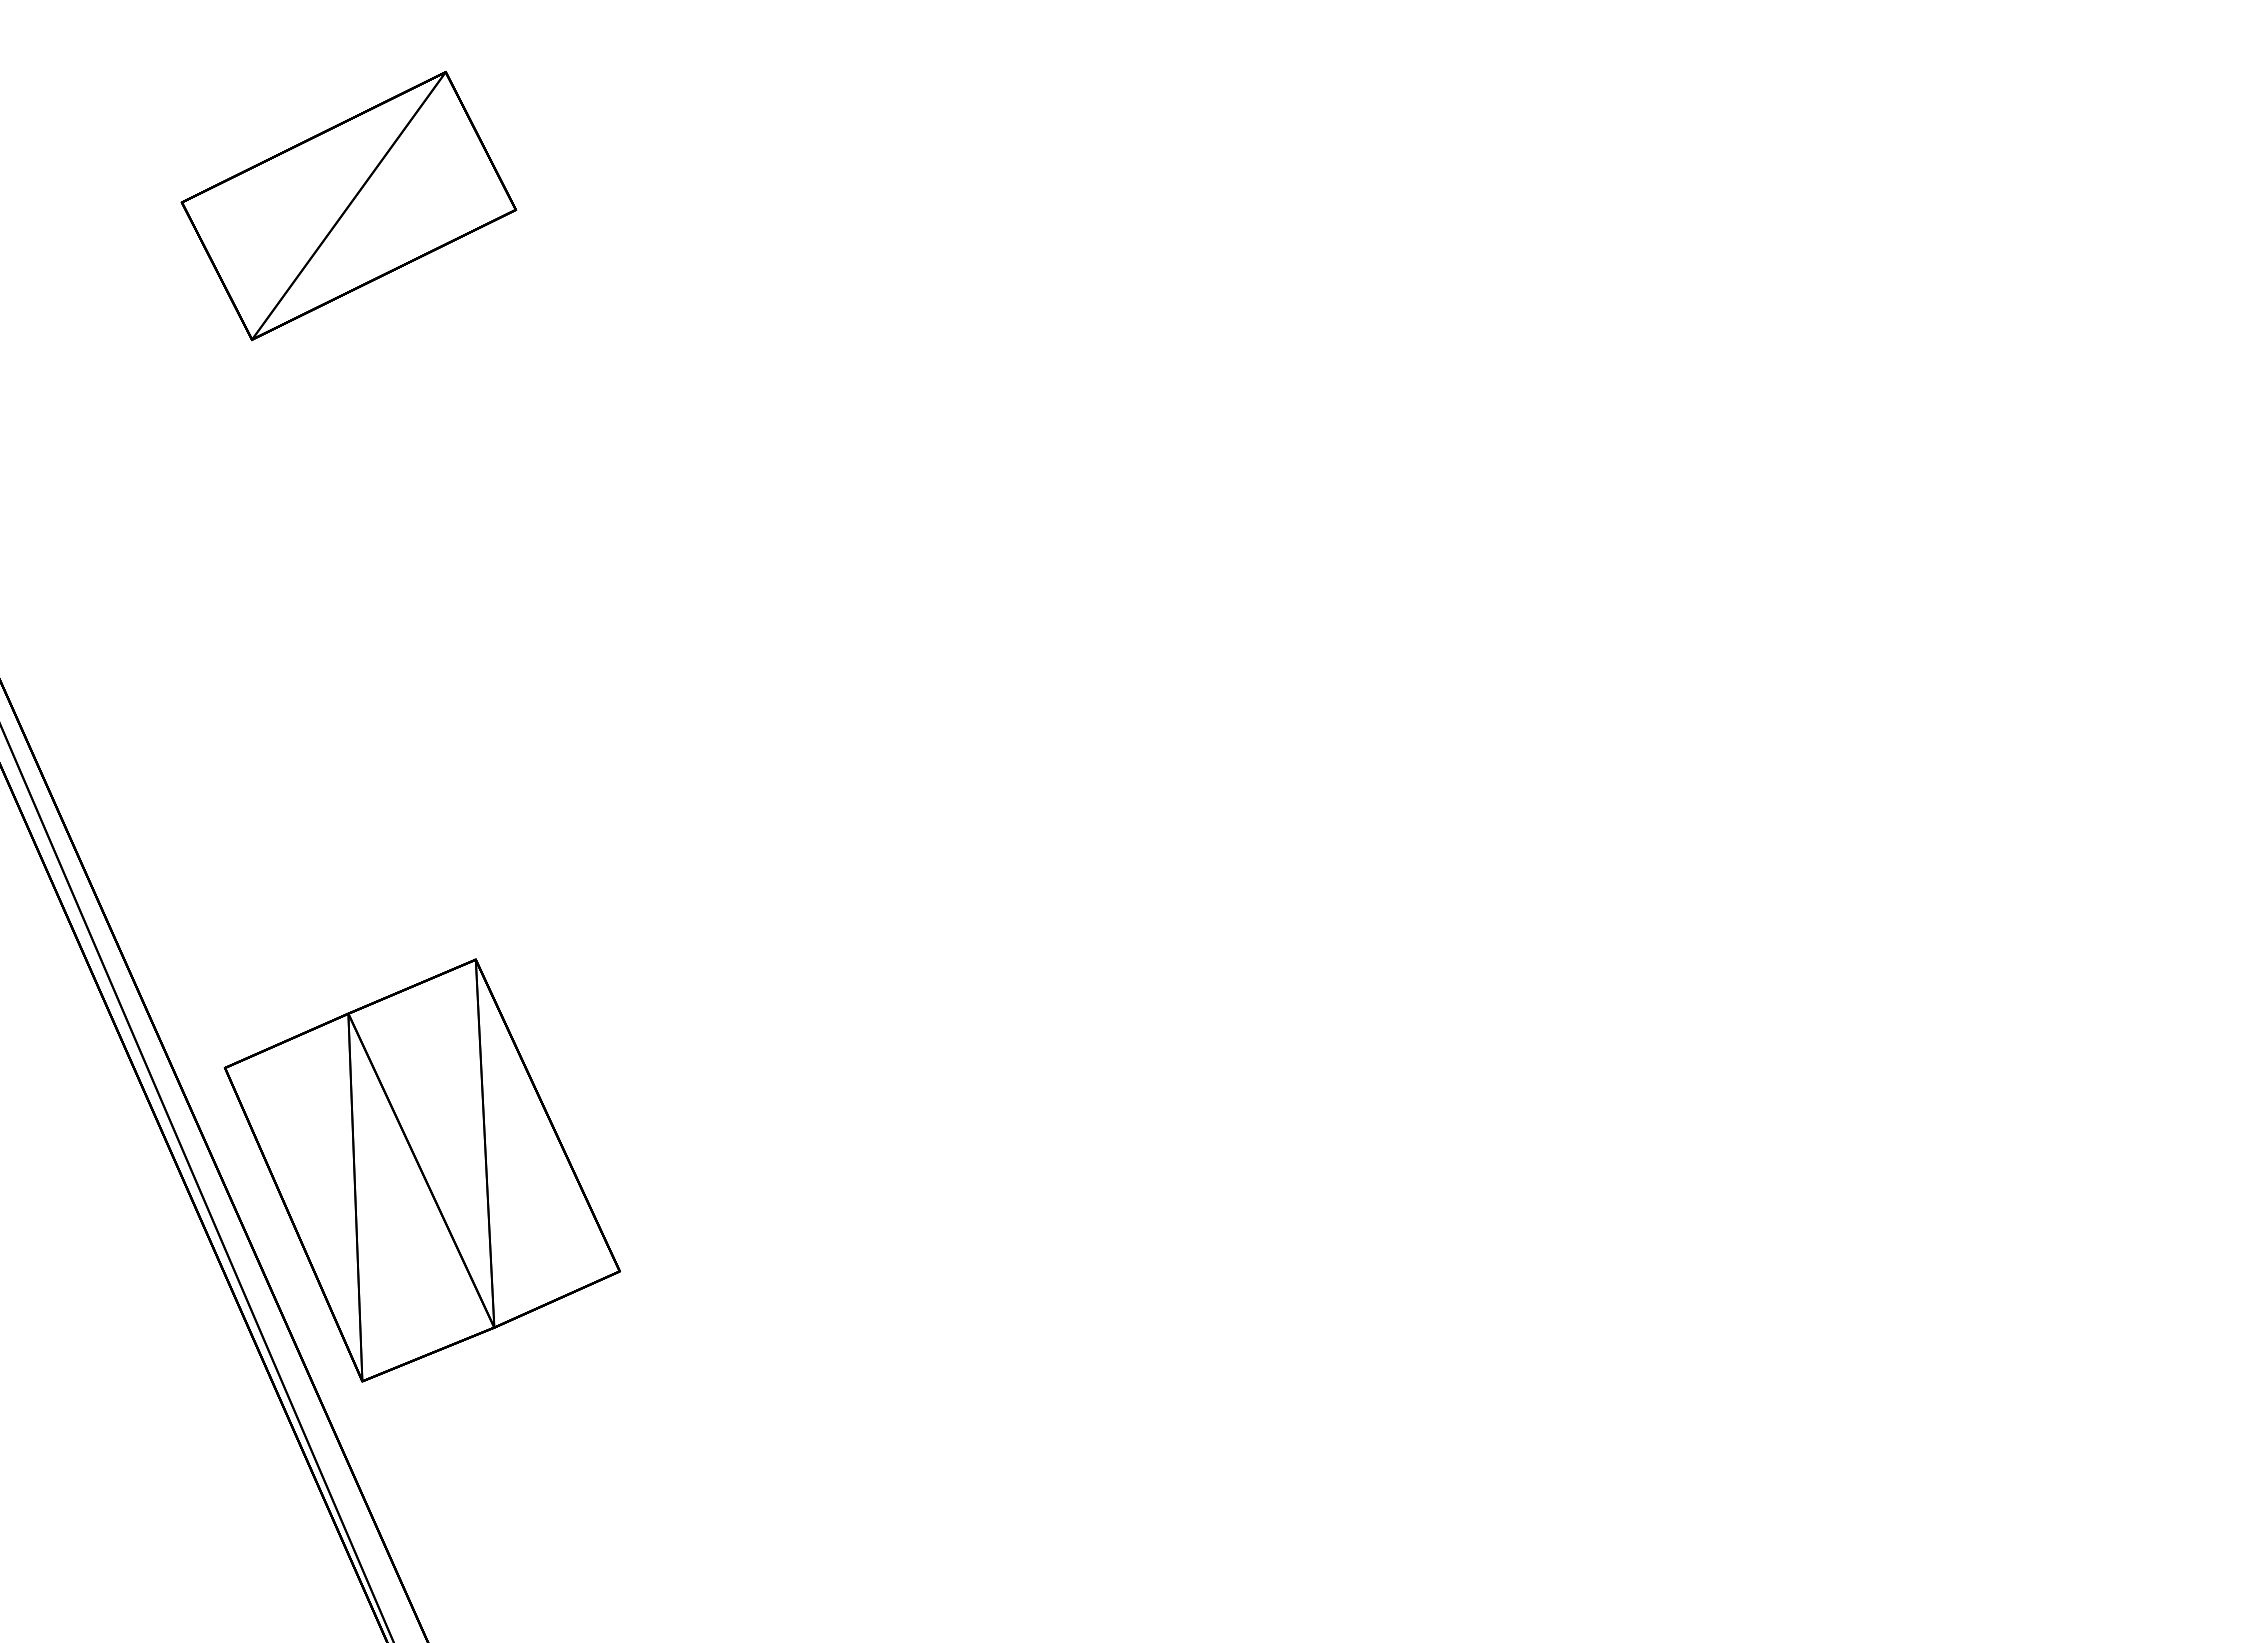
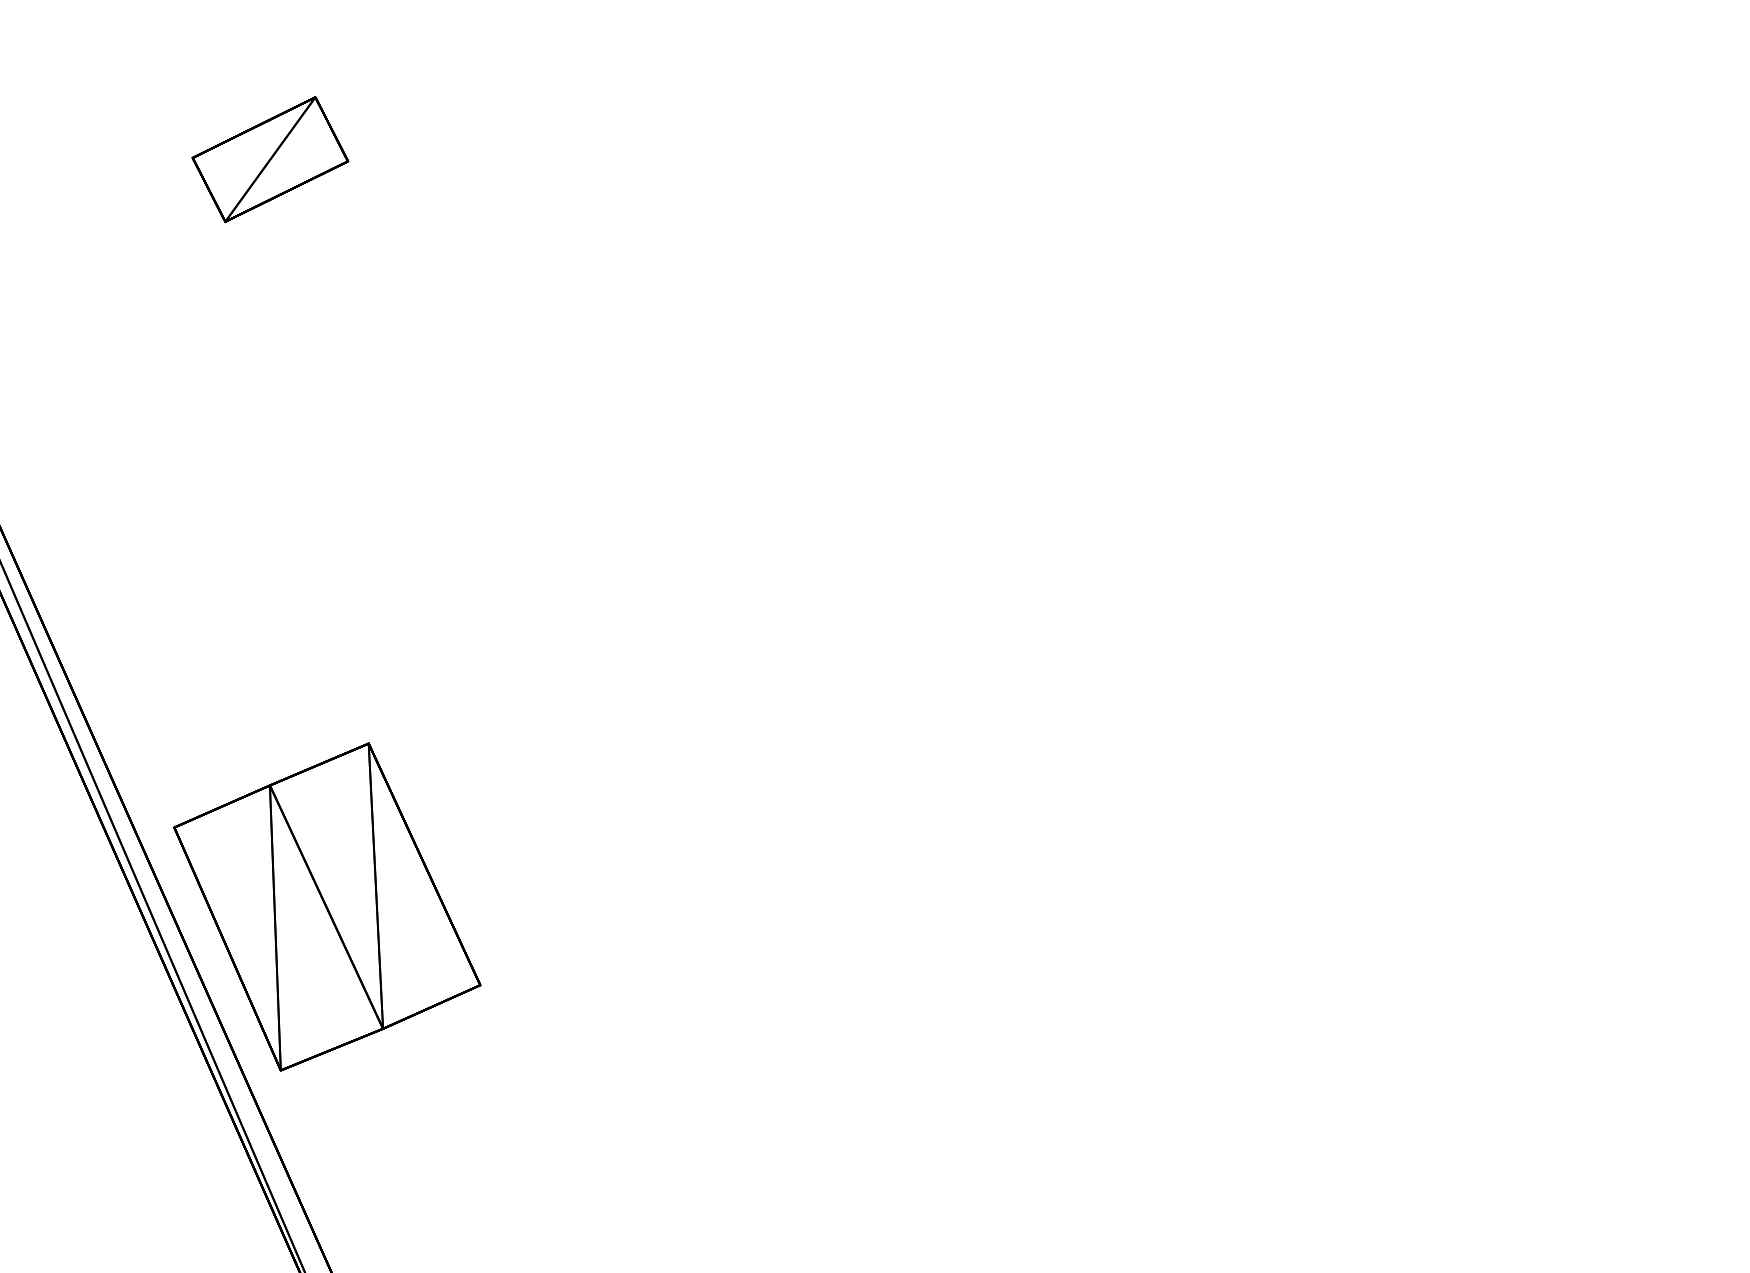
part: (348, 206) -> (270, 159), size x0.6

